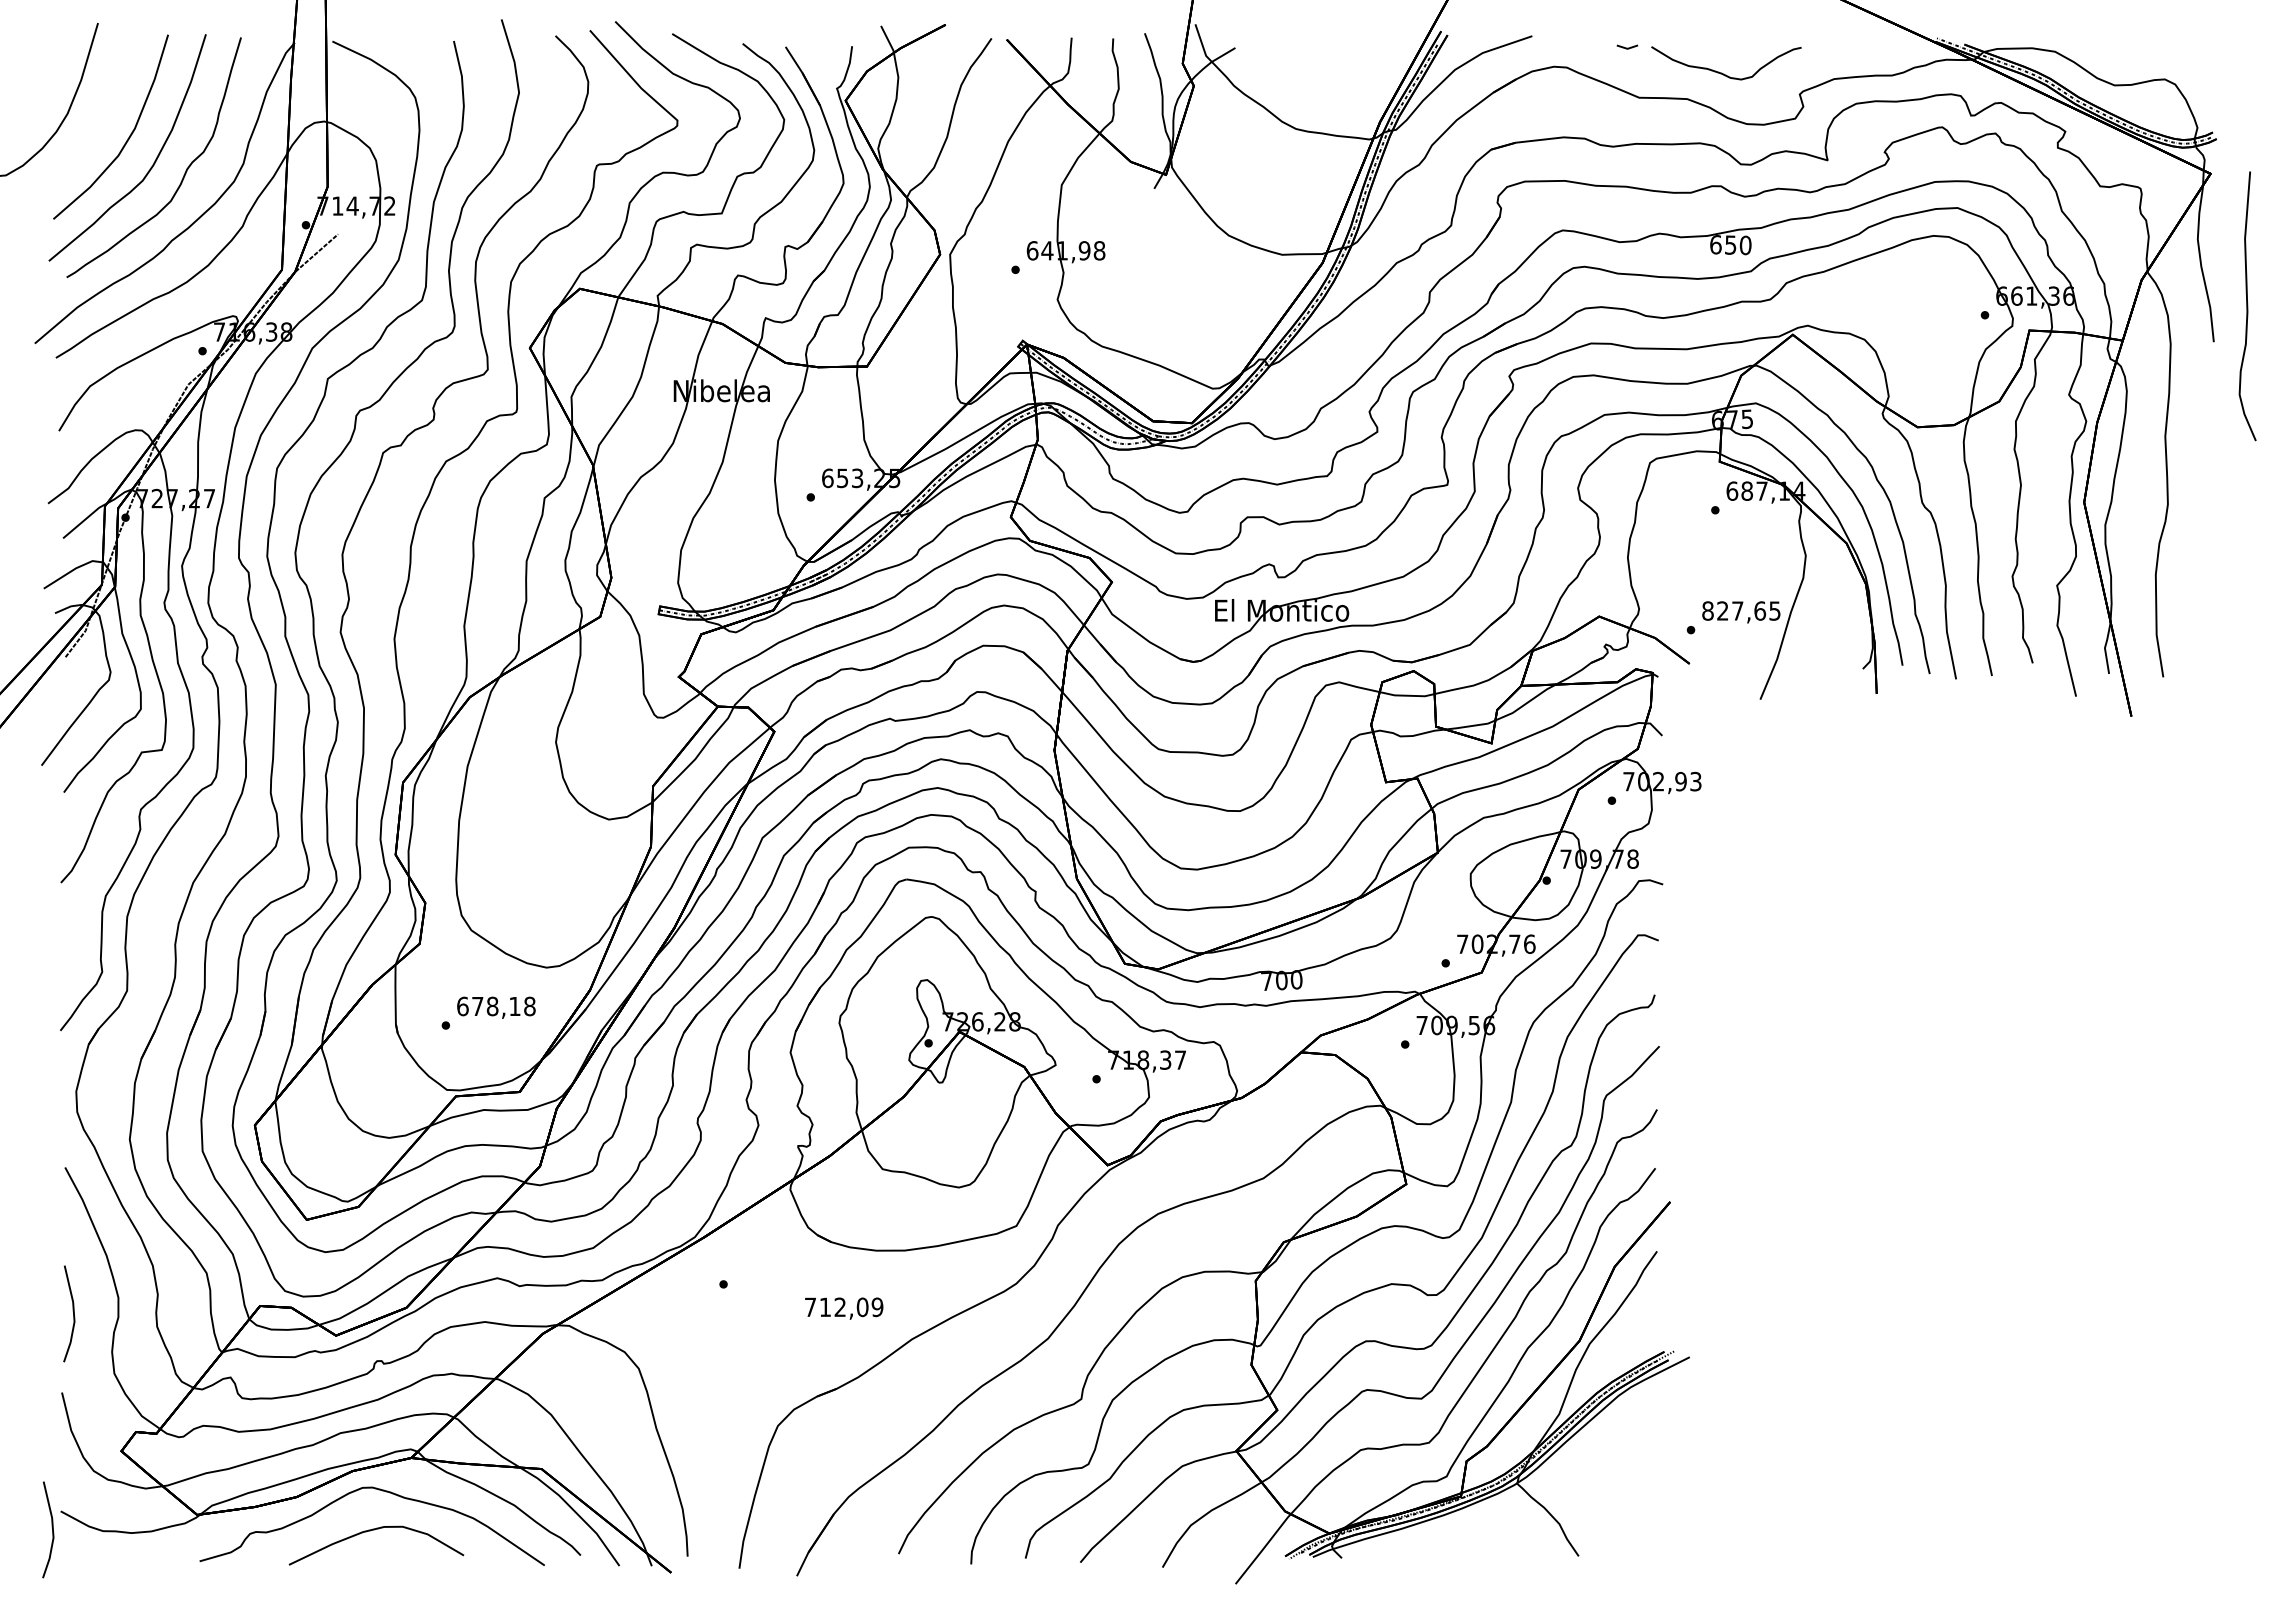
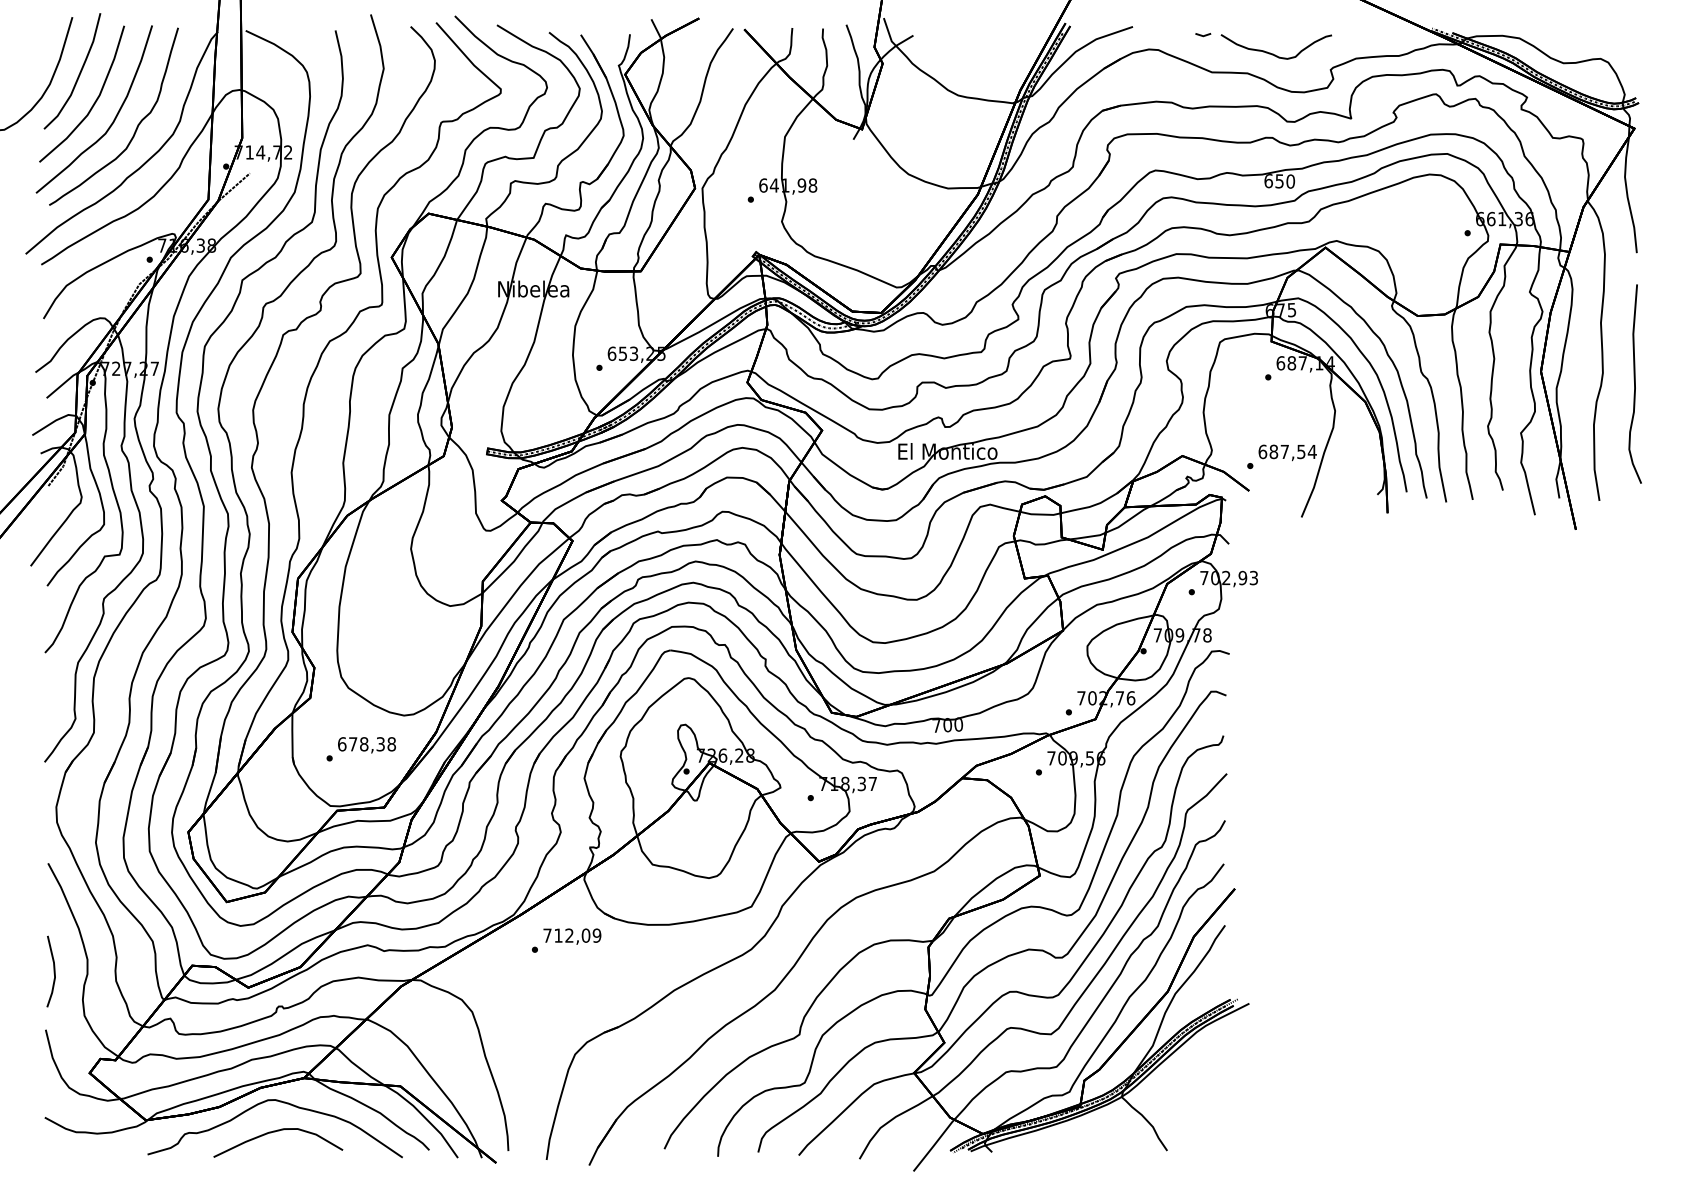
curve: (107, 98) -> (79, 72), added
curve: (2247, 306) -> (1635, 384), moved
text: (1741, 610) -> (1287, 451), 827,65 -> 687,54
text: (514, 1006) -> (380, 744), 678,18 -> 678,38
text: (844, 1308) -> (572, 936), moved
line: (51, 1527) -> (38, 1129), removed

